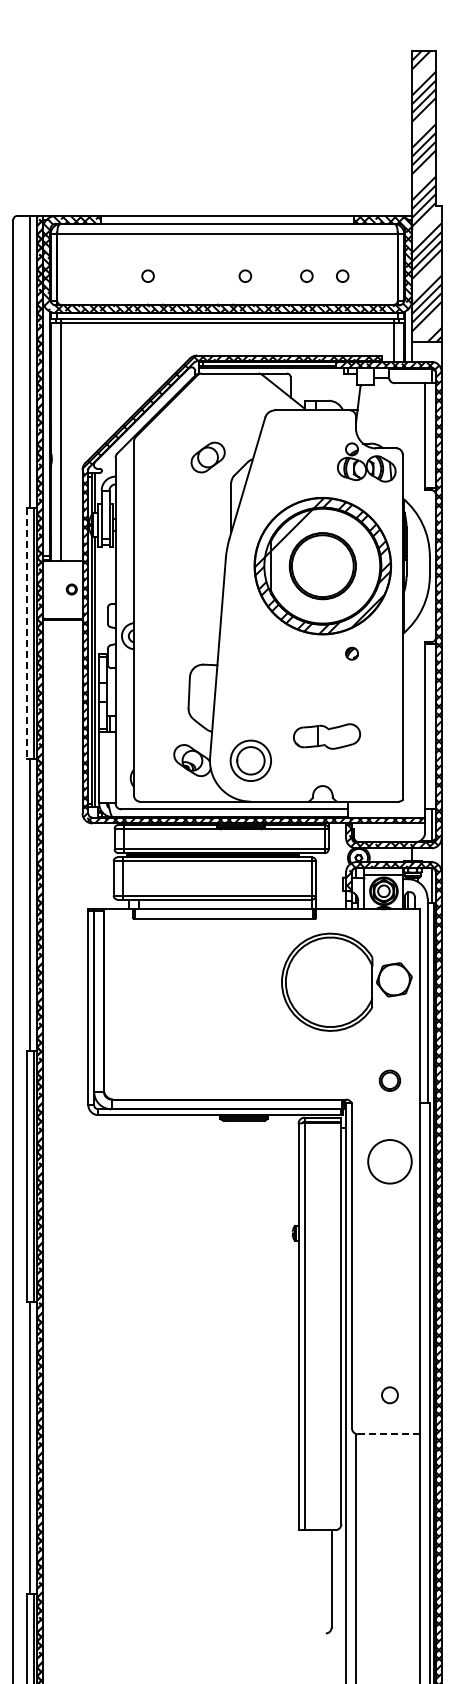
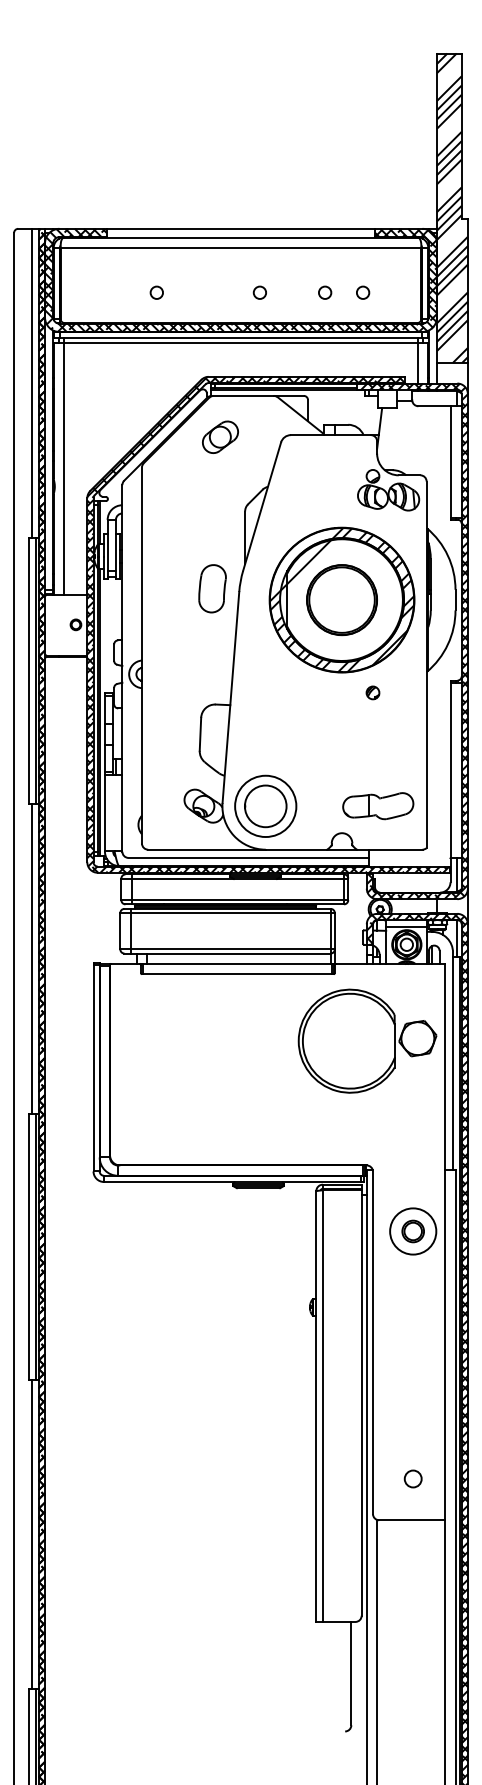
part: (207, 457) -> (219, 437), moved
part: (200, 555) -> (212, 588), added
line: (27, 633) -> (28, 671), dashed -> solid
part: (326, 736) -> (377, 806), moved
part: (250, 760) -> (265, 806), size x1.43
part: (389, 1080) -> (412, 1231), moved
line: (389, 1434) -> (412, 1520), dashed -> solid

